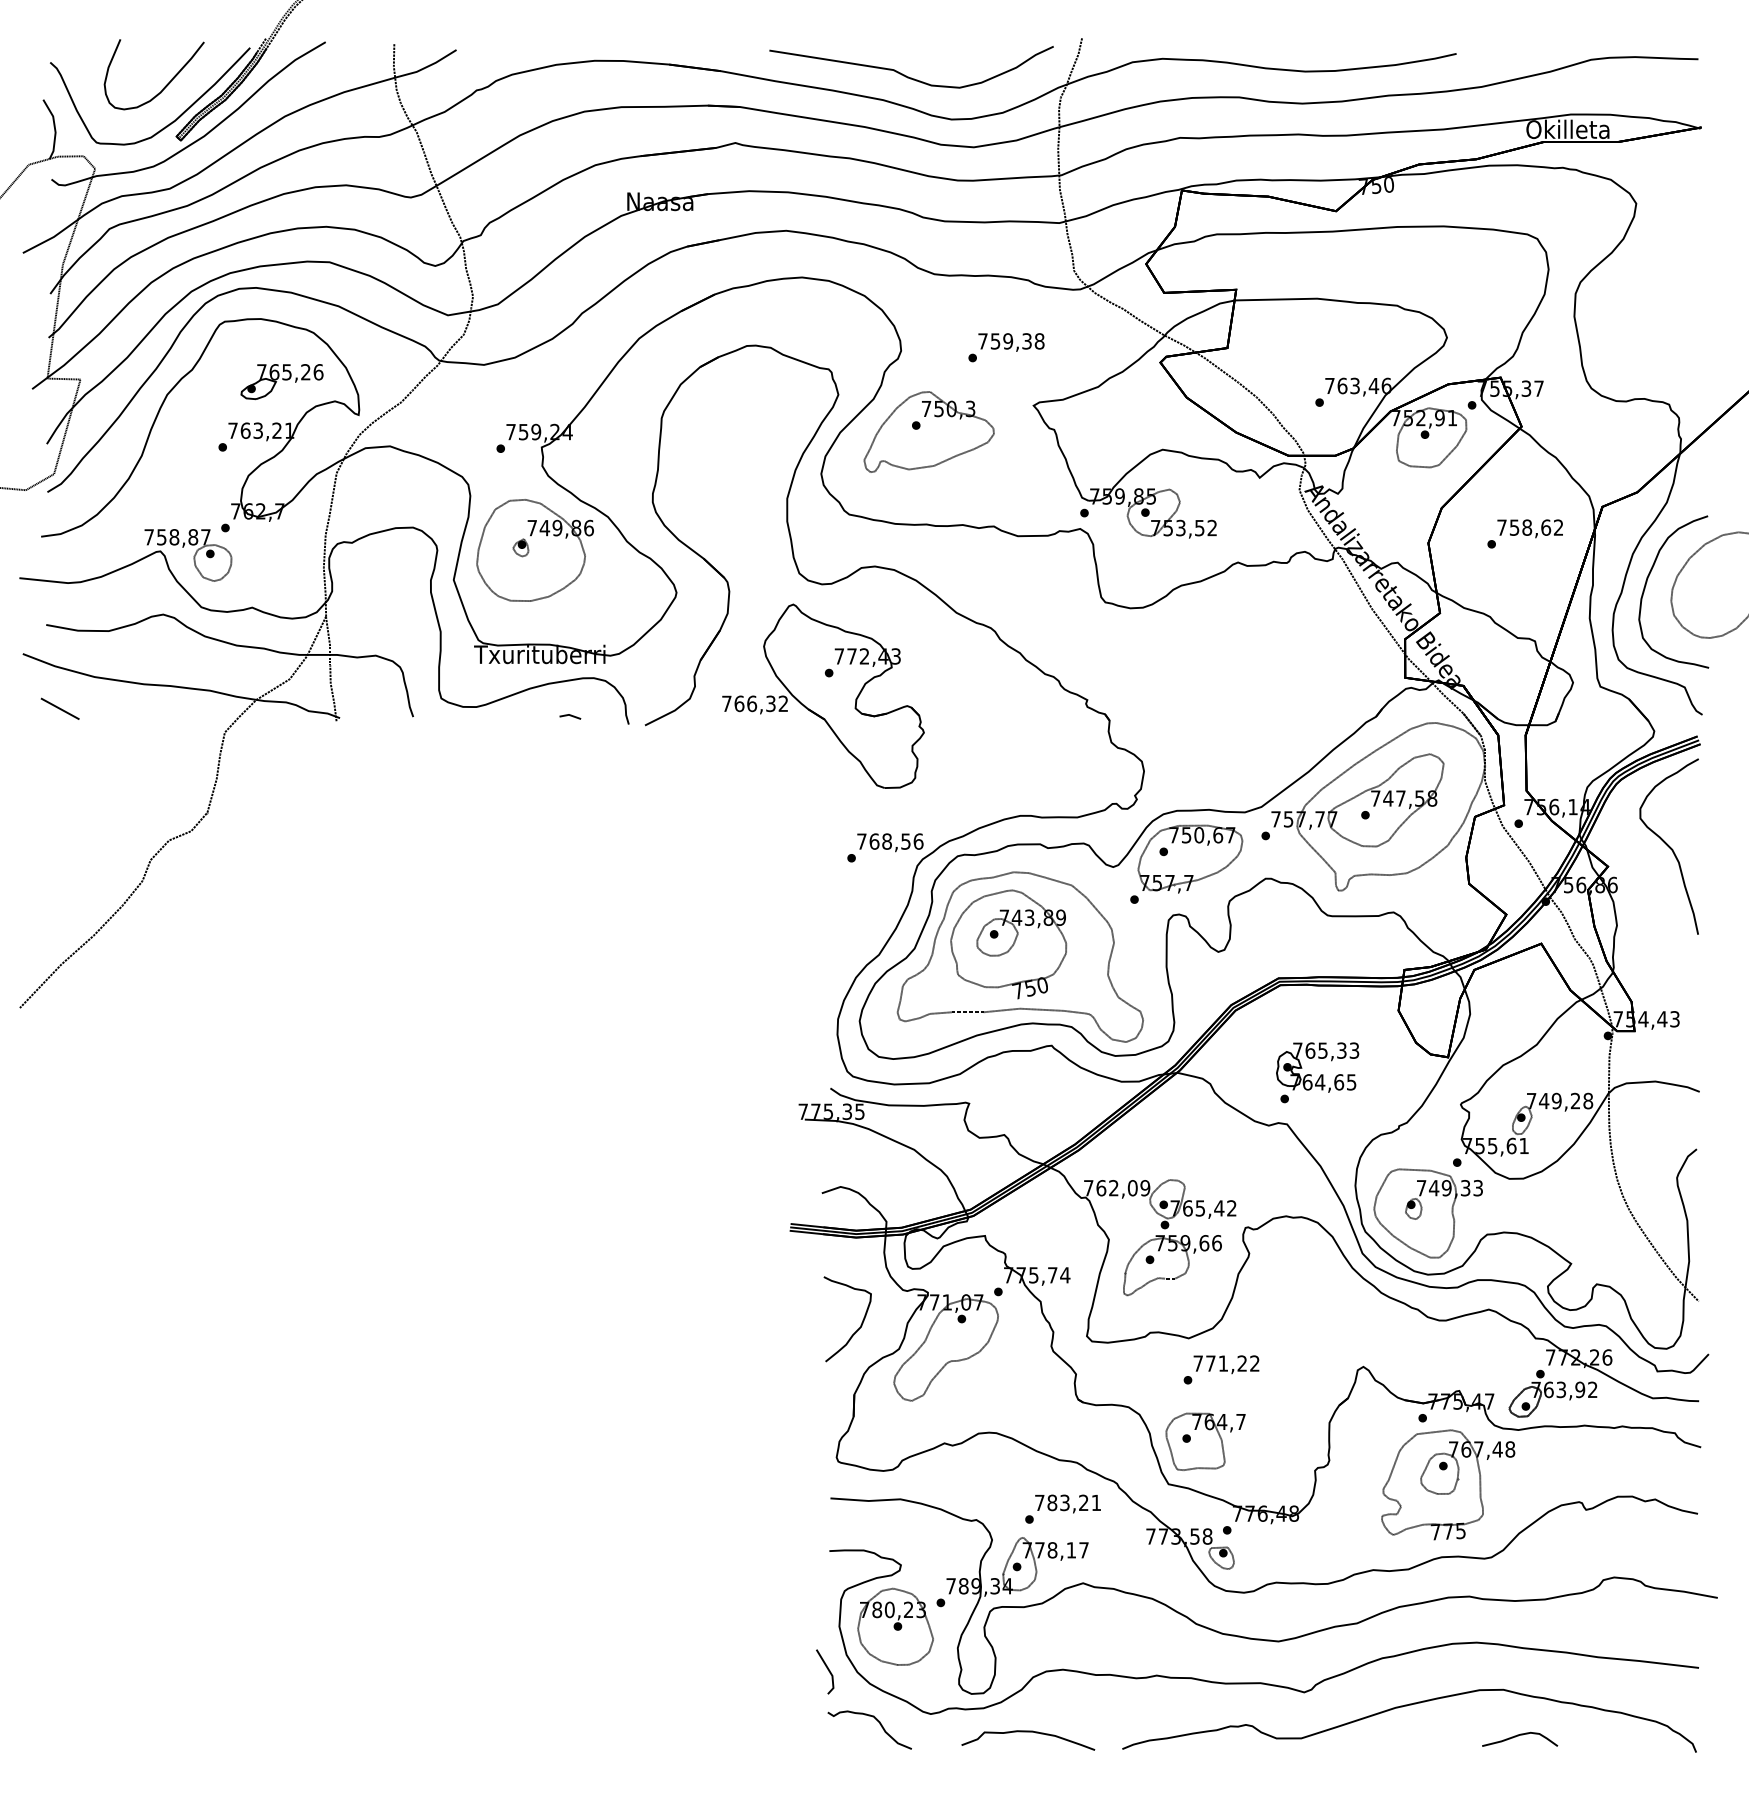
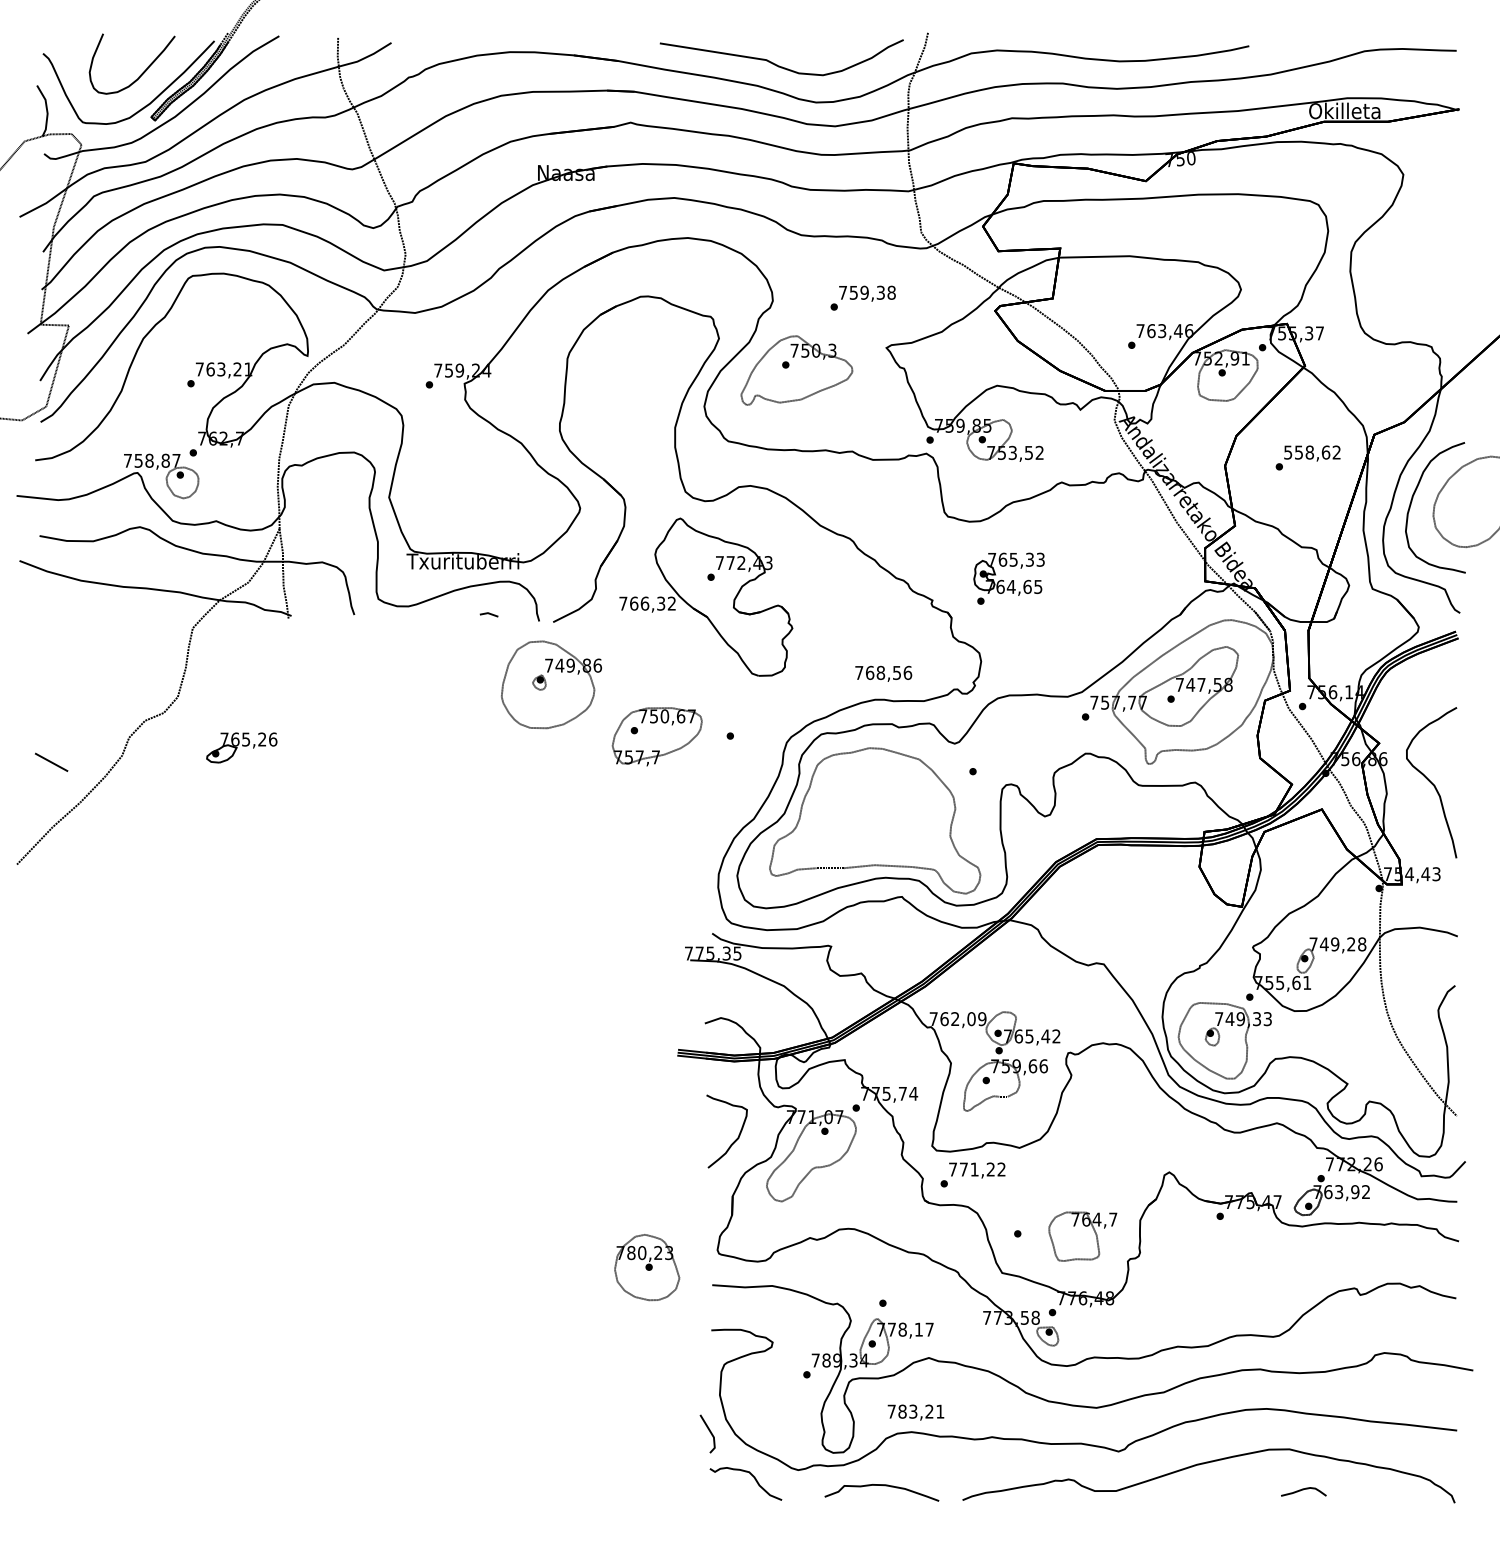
part: (281, 382) -> (241, 748), moved
text: (1501, 527) -> (1287, 452), 758,62 -> 558,62
part: (534, 550) -> (551, 684), moved
line: (59, 708) -> (50, 762), moved
text: (890, 842) -> (883, 673), moved
part: (1668, 846) -> (1431, 782), moved
part: (1190, 858) -> (657, 736), moved
part: (1008, 944) -> (864, 810), removed
part: (1317, 1072) -> (1009, 578), moved
text: (1221, 1369) -> (973, 1174), moved
part: (1205, 1441) -> (1082, 1236), moved
part: (1448, 1484) -> (1242, 1273), removed
text: (1067, 1503) -> (915, 1412), moved
part: (895, 1626) -> (647, 1267), moved
part: (1520, 1739) -> (1304, 1491), size x0.7

